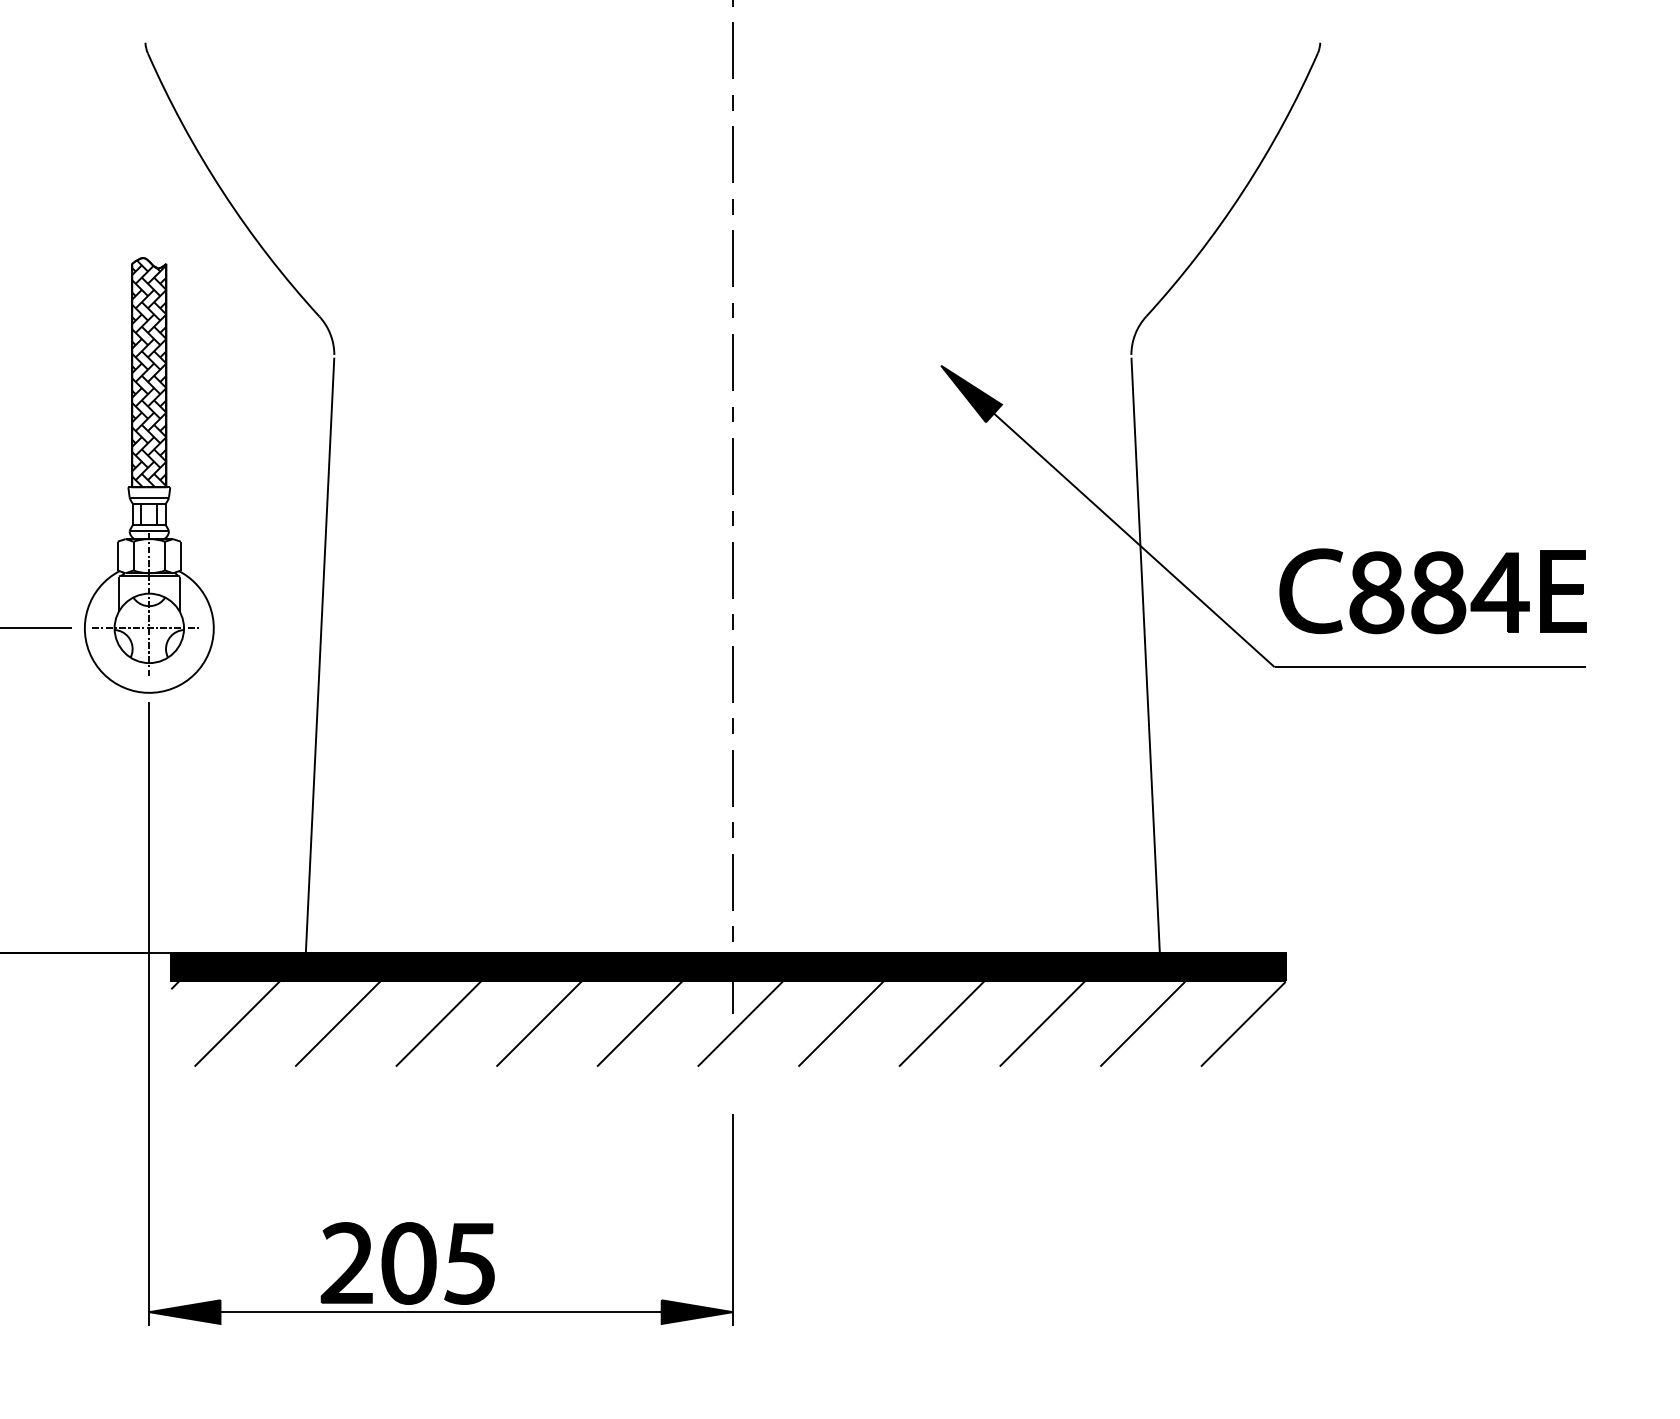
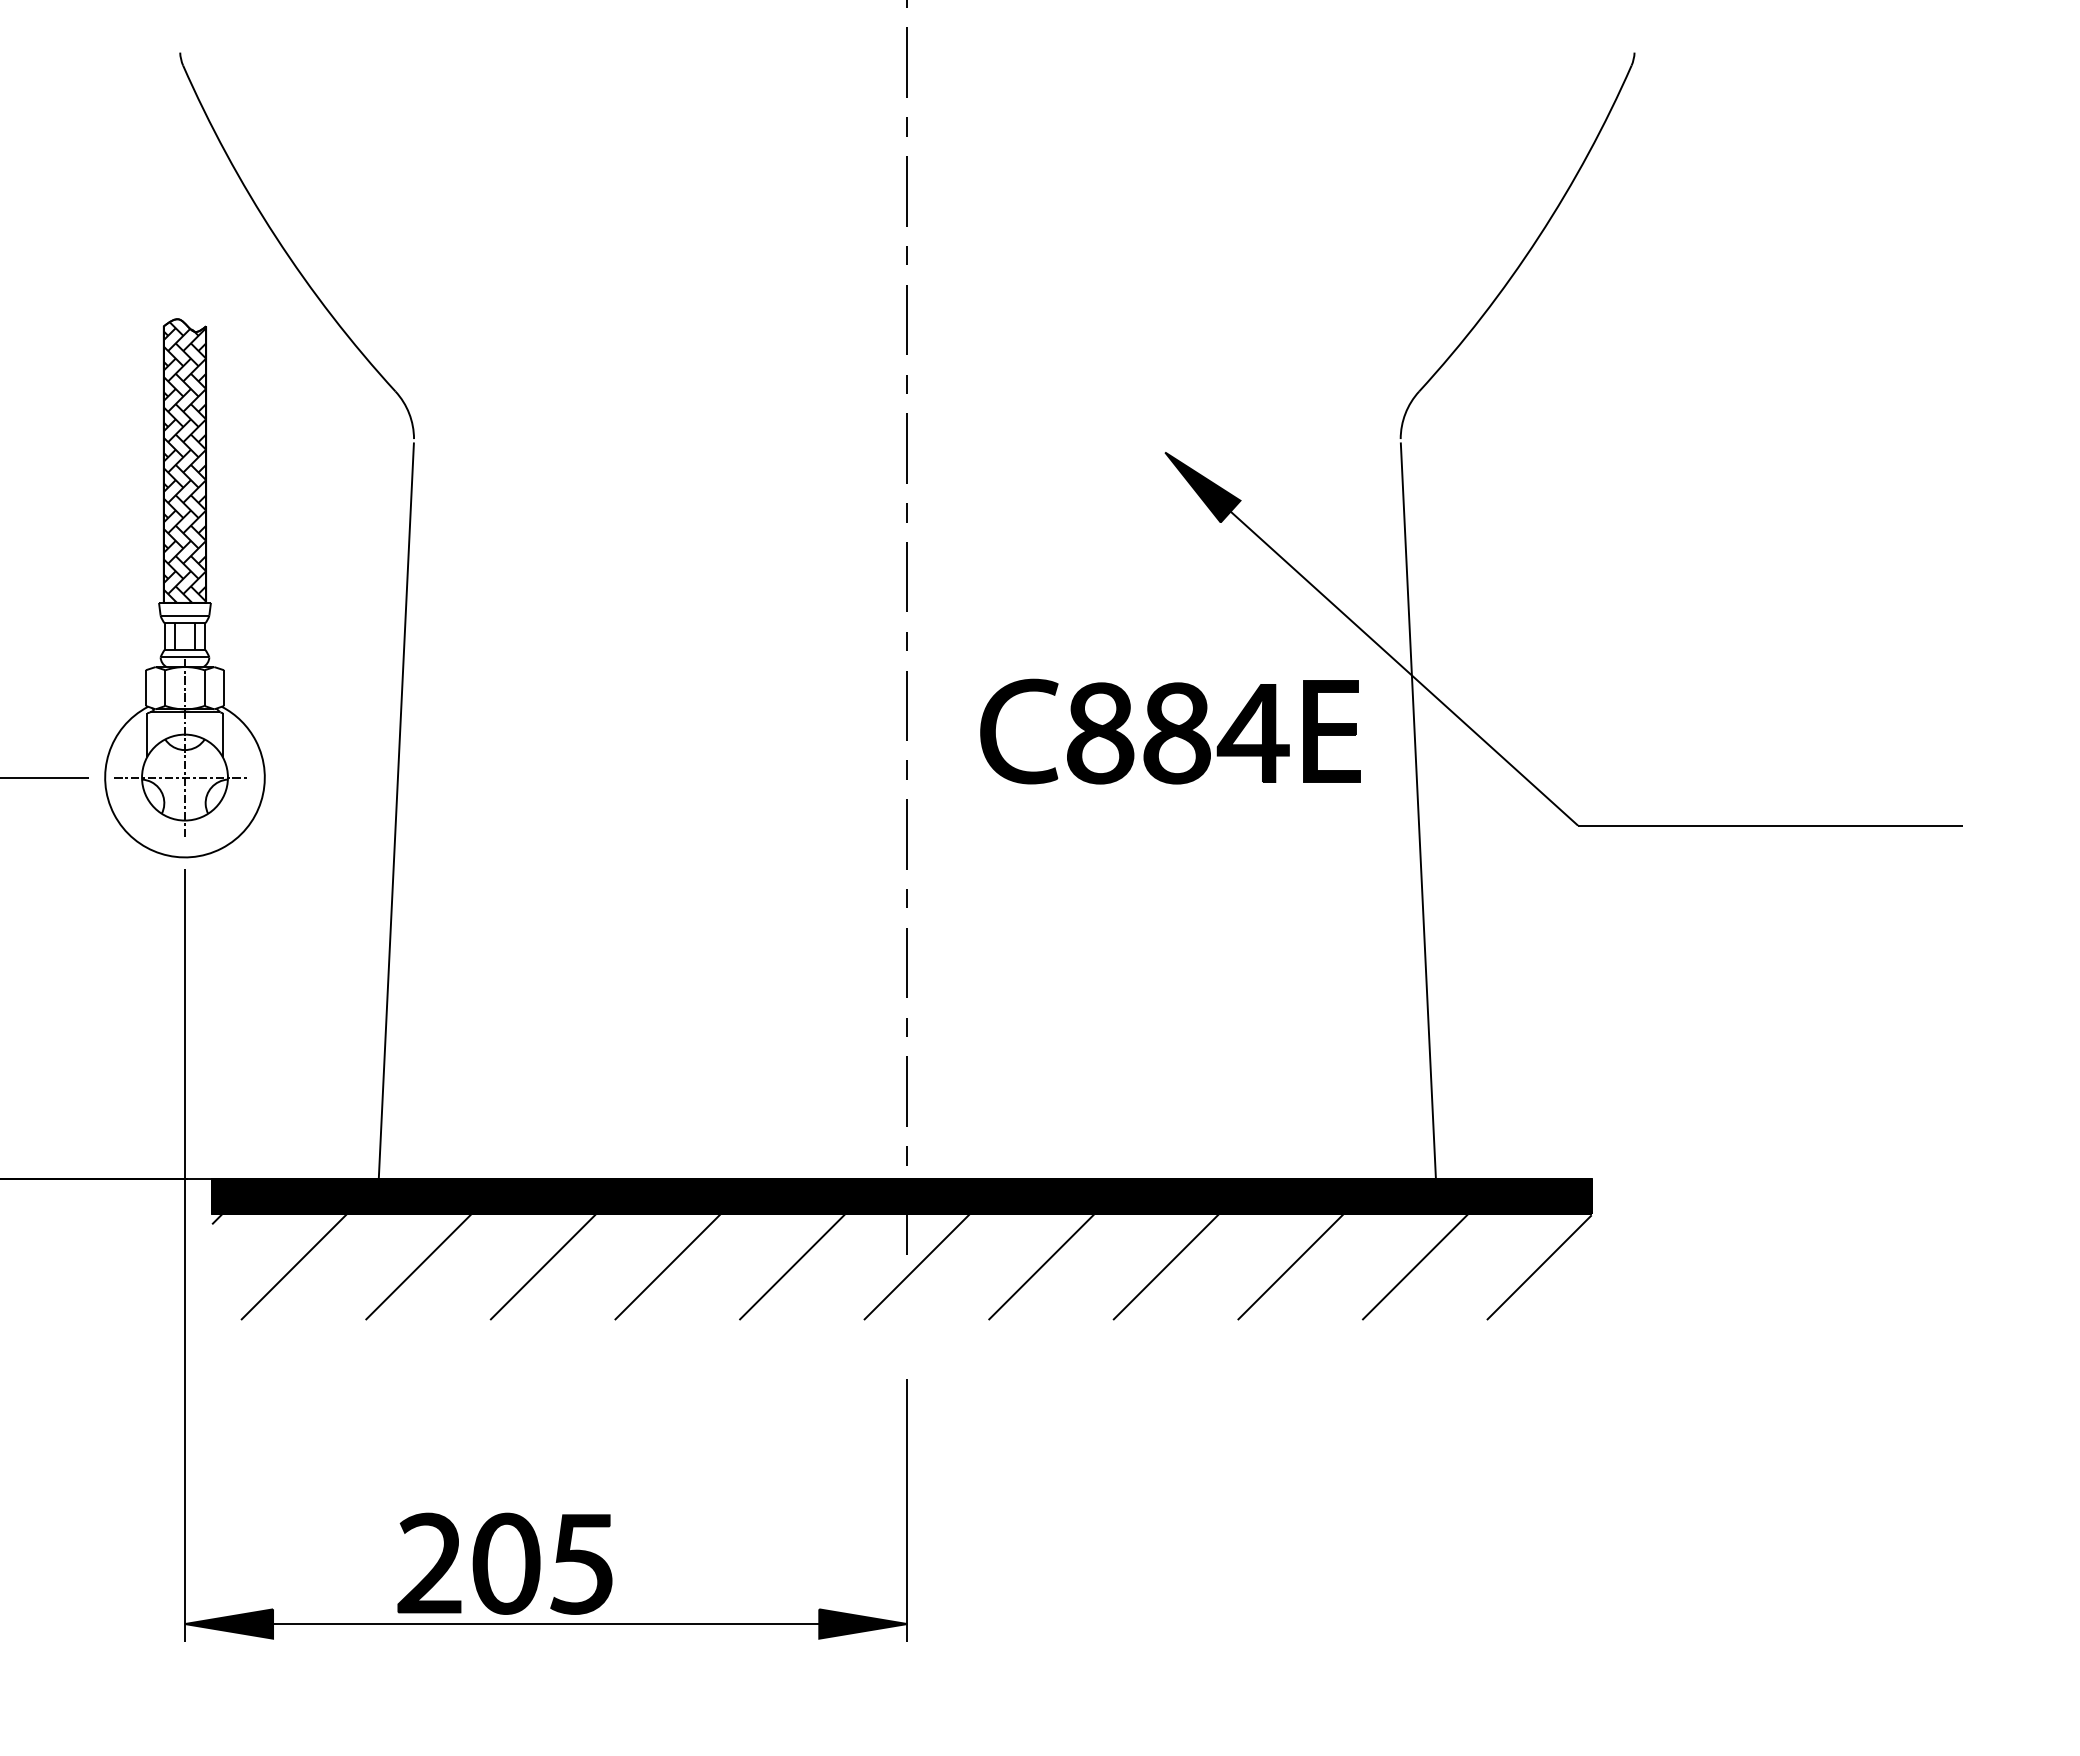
part: (1433, 591) -> (1170, 731), moved

